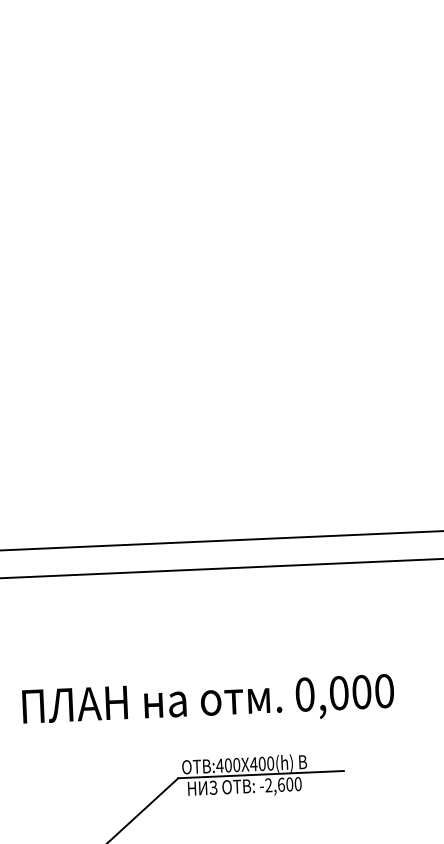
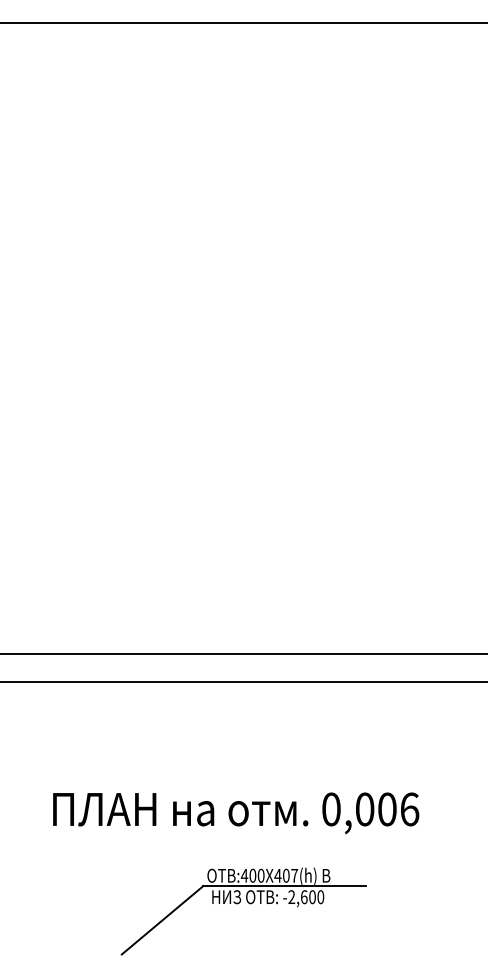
text: (384, 691) -> (409, 809), 0,000 -> 0,006
text: (270, 763) -> (294, 875), 400(h) -> 407(h)

